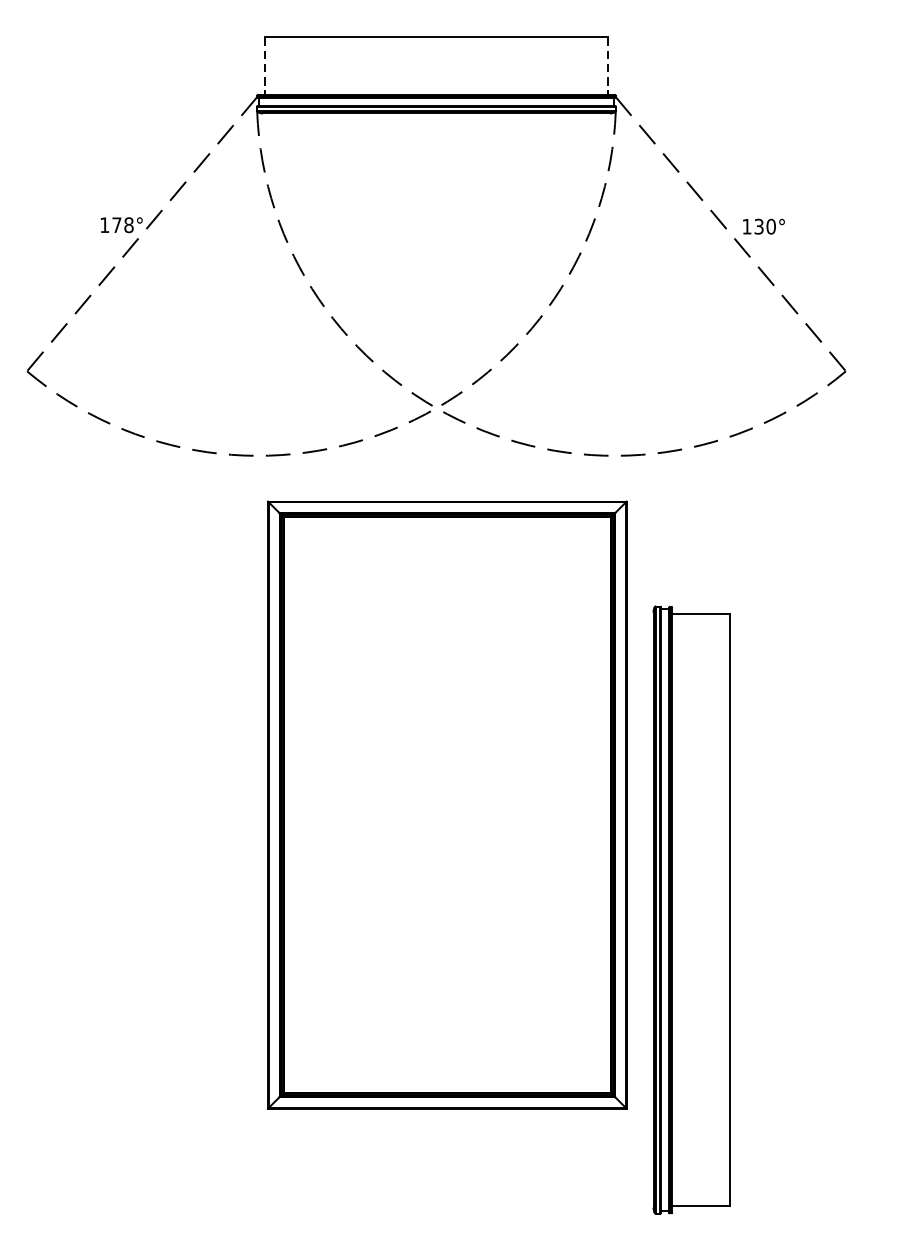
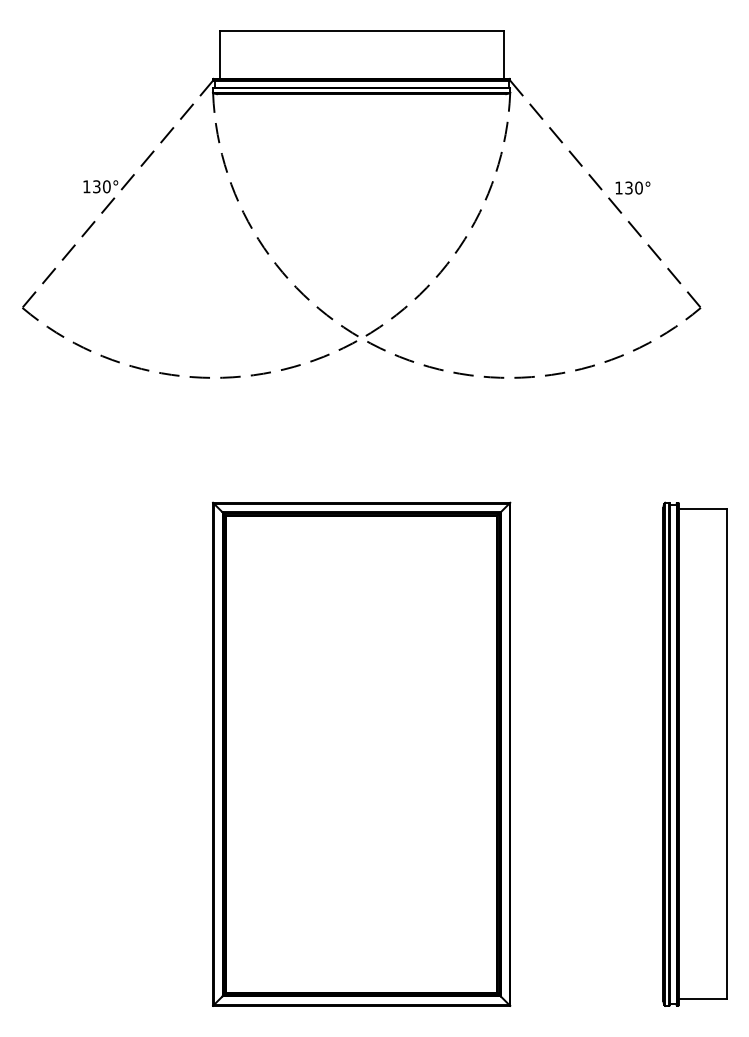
line: (264, 65) -> (219, 54), dashed -> solid
line: (607, 65) -> (503, 54), dashed -> solid
text: (122, 224) -> (101, 186), 178° -> 130°
part: (447, 804) -> (361, 753), moved
part: (690, 909) -> (694, 753), moved

